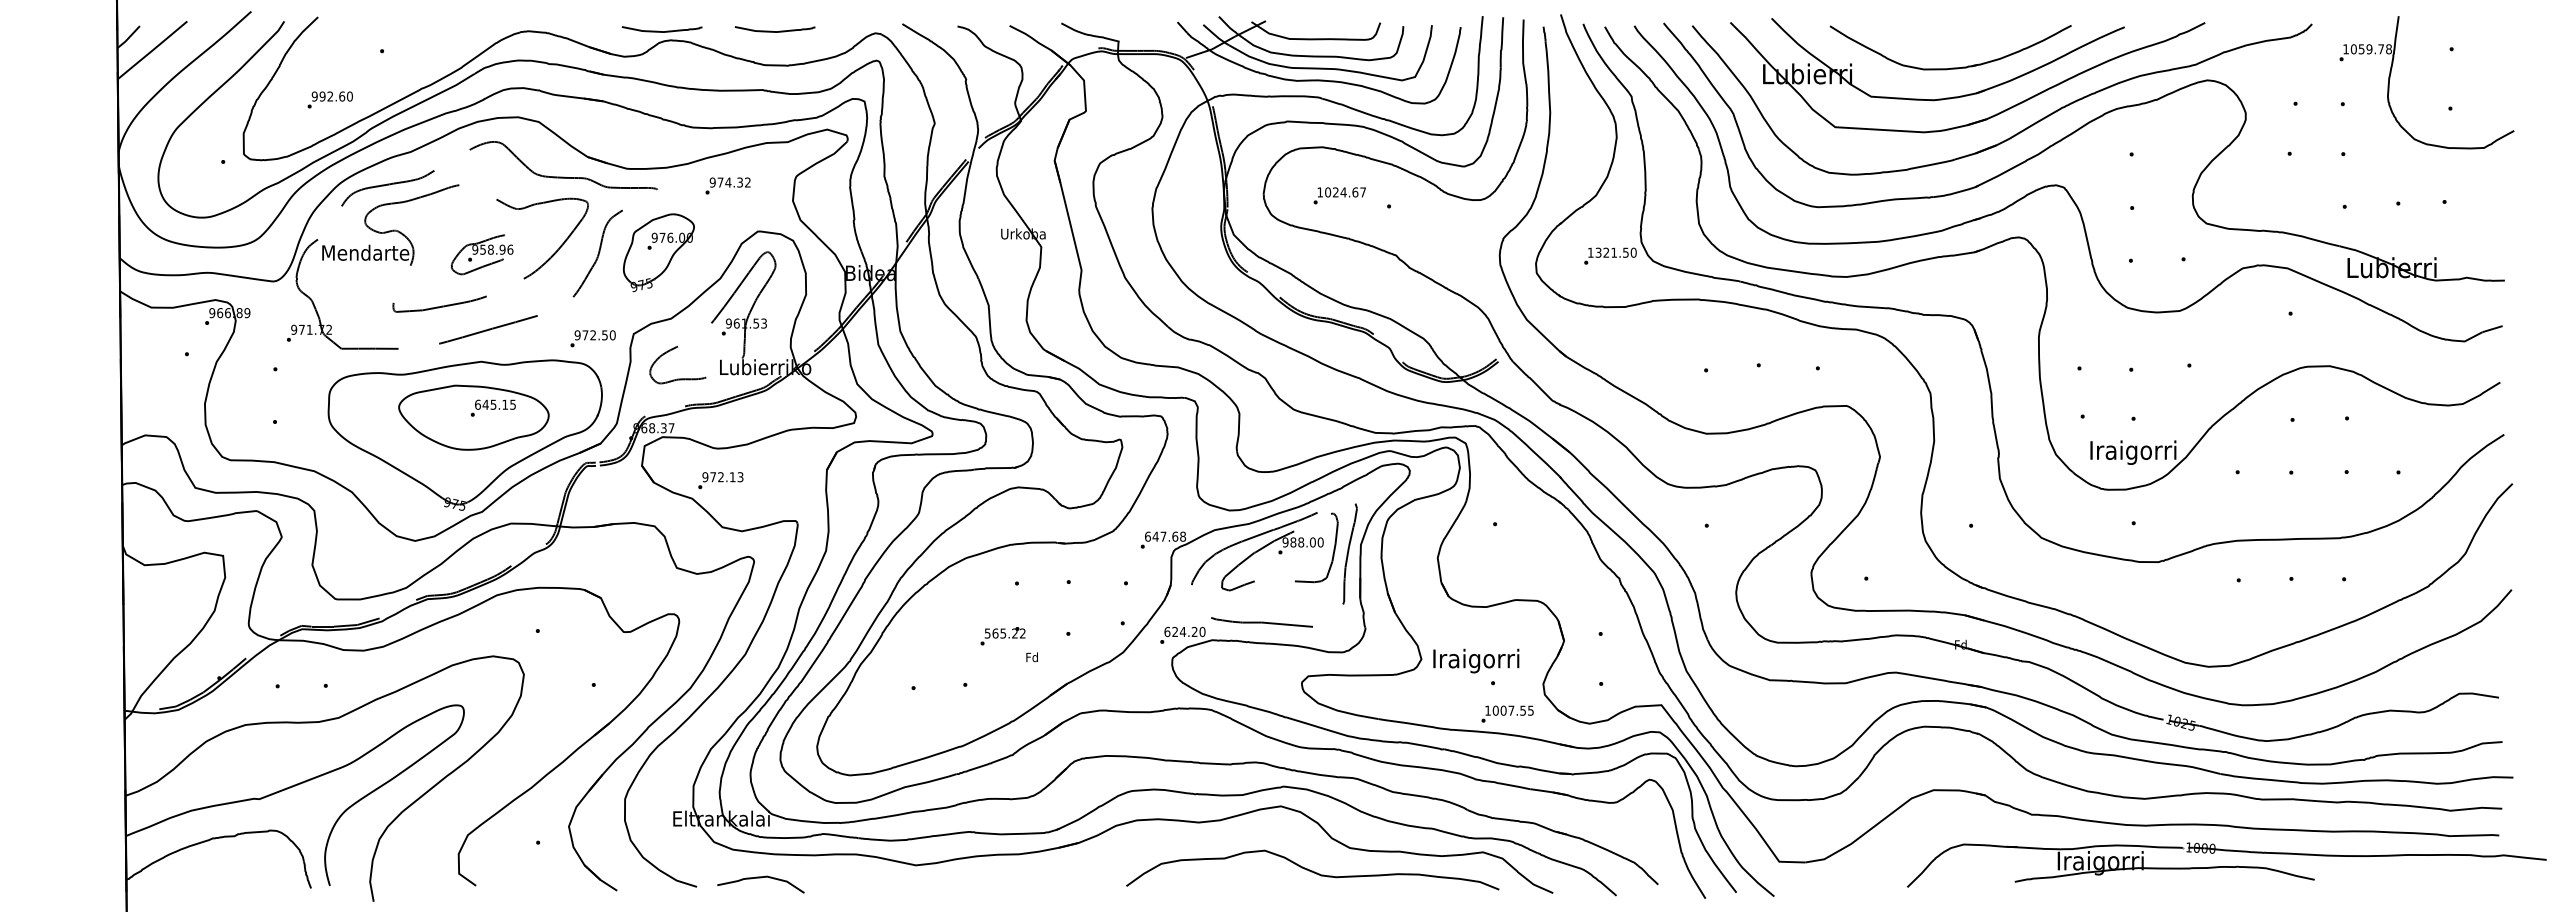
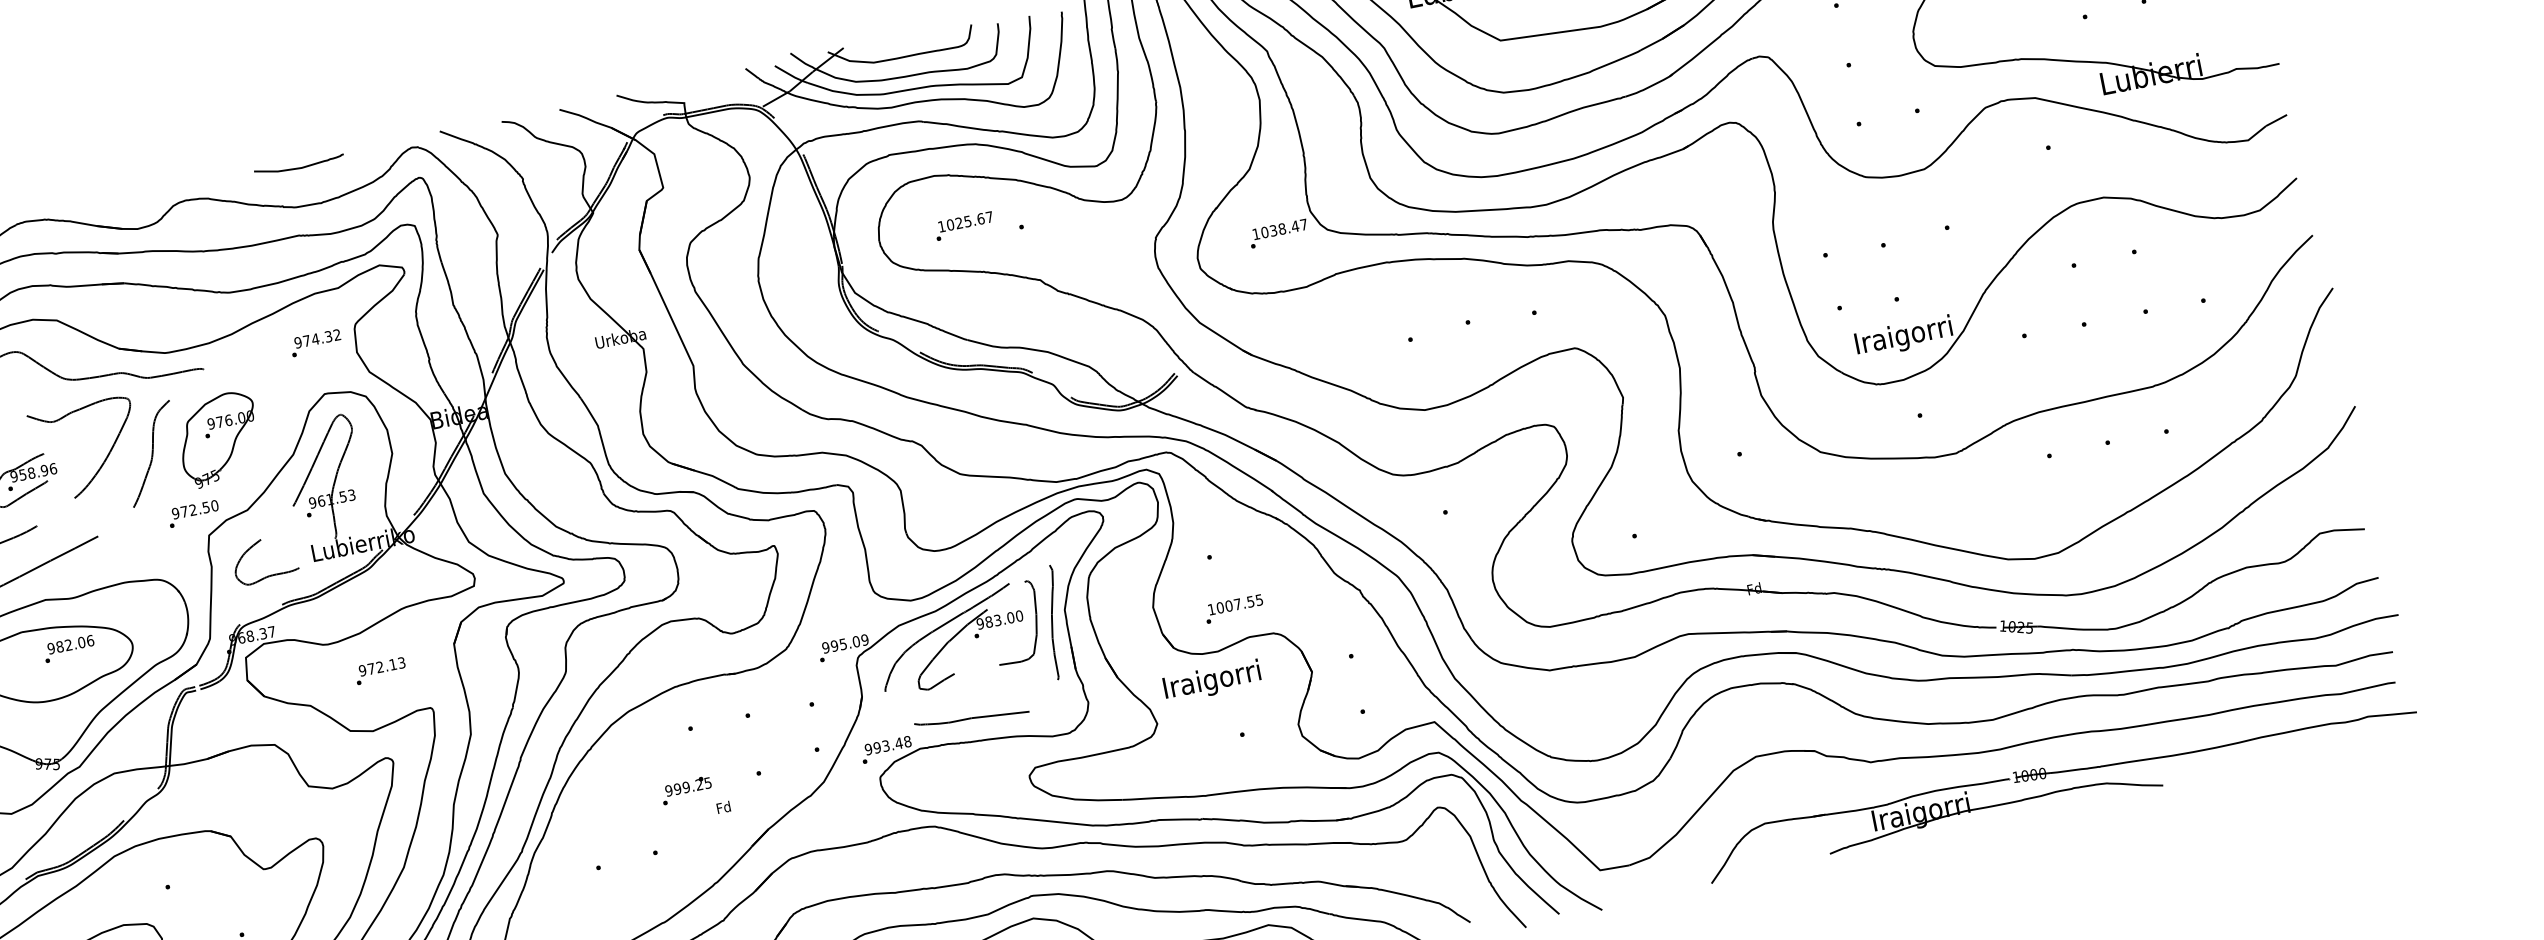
curve: (661, 31) -> (173, 192), removed
text: (727, 185) -> (315, 342), moved
text: (1343, 192) -> (967, 221), 1024.67 -> 1025.67
text: (1615, 252) -> (1283, 228), 1321.50 -> 1038.47
text: (592, 338) -> (192, 513), moved
text: (495, 404) -> (70, 644), 645.15 -> 982.06
text: (720, 480) -> (380, 671), moved
text: (1165, 536) -> (845, 643), 647.68 -> 995.09
text: (1301, 542) -> (998, 620), 988.00 -> 983.00
text: (1184, 631) -> (887, 745), 624.20 -> 993.48
text: (1004, 633) -> (687, 787), 565.22 -> 999.25
text: (1476, 660) -> (1212, 680), moved
text: (1507, 713) -> (1233, 608), moved
part: (2226, 864) -> (2061, 787), moved

